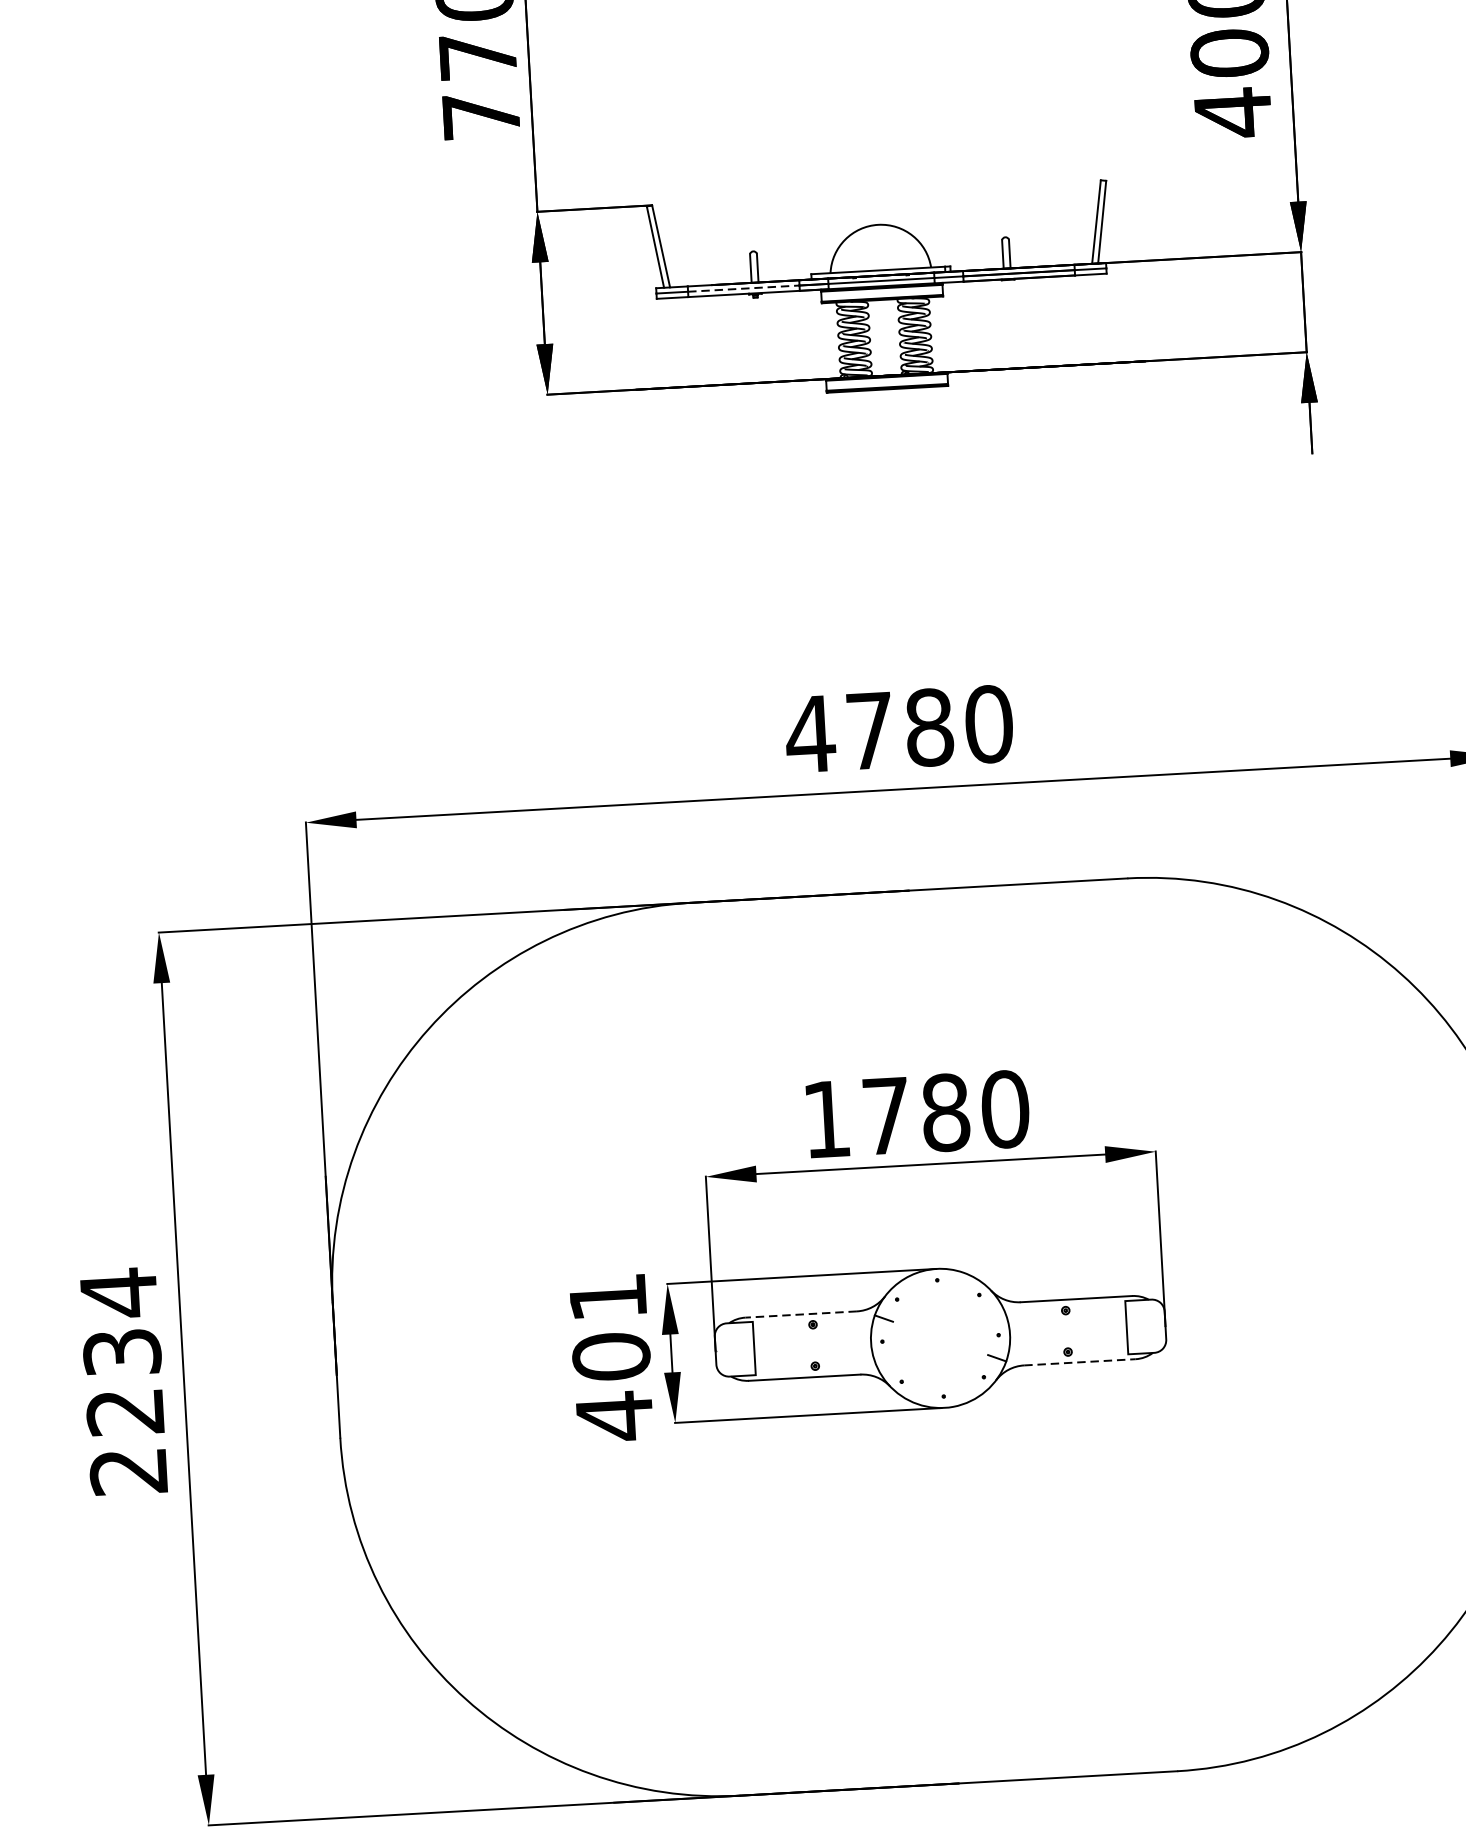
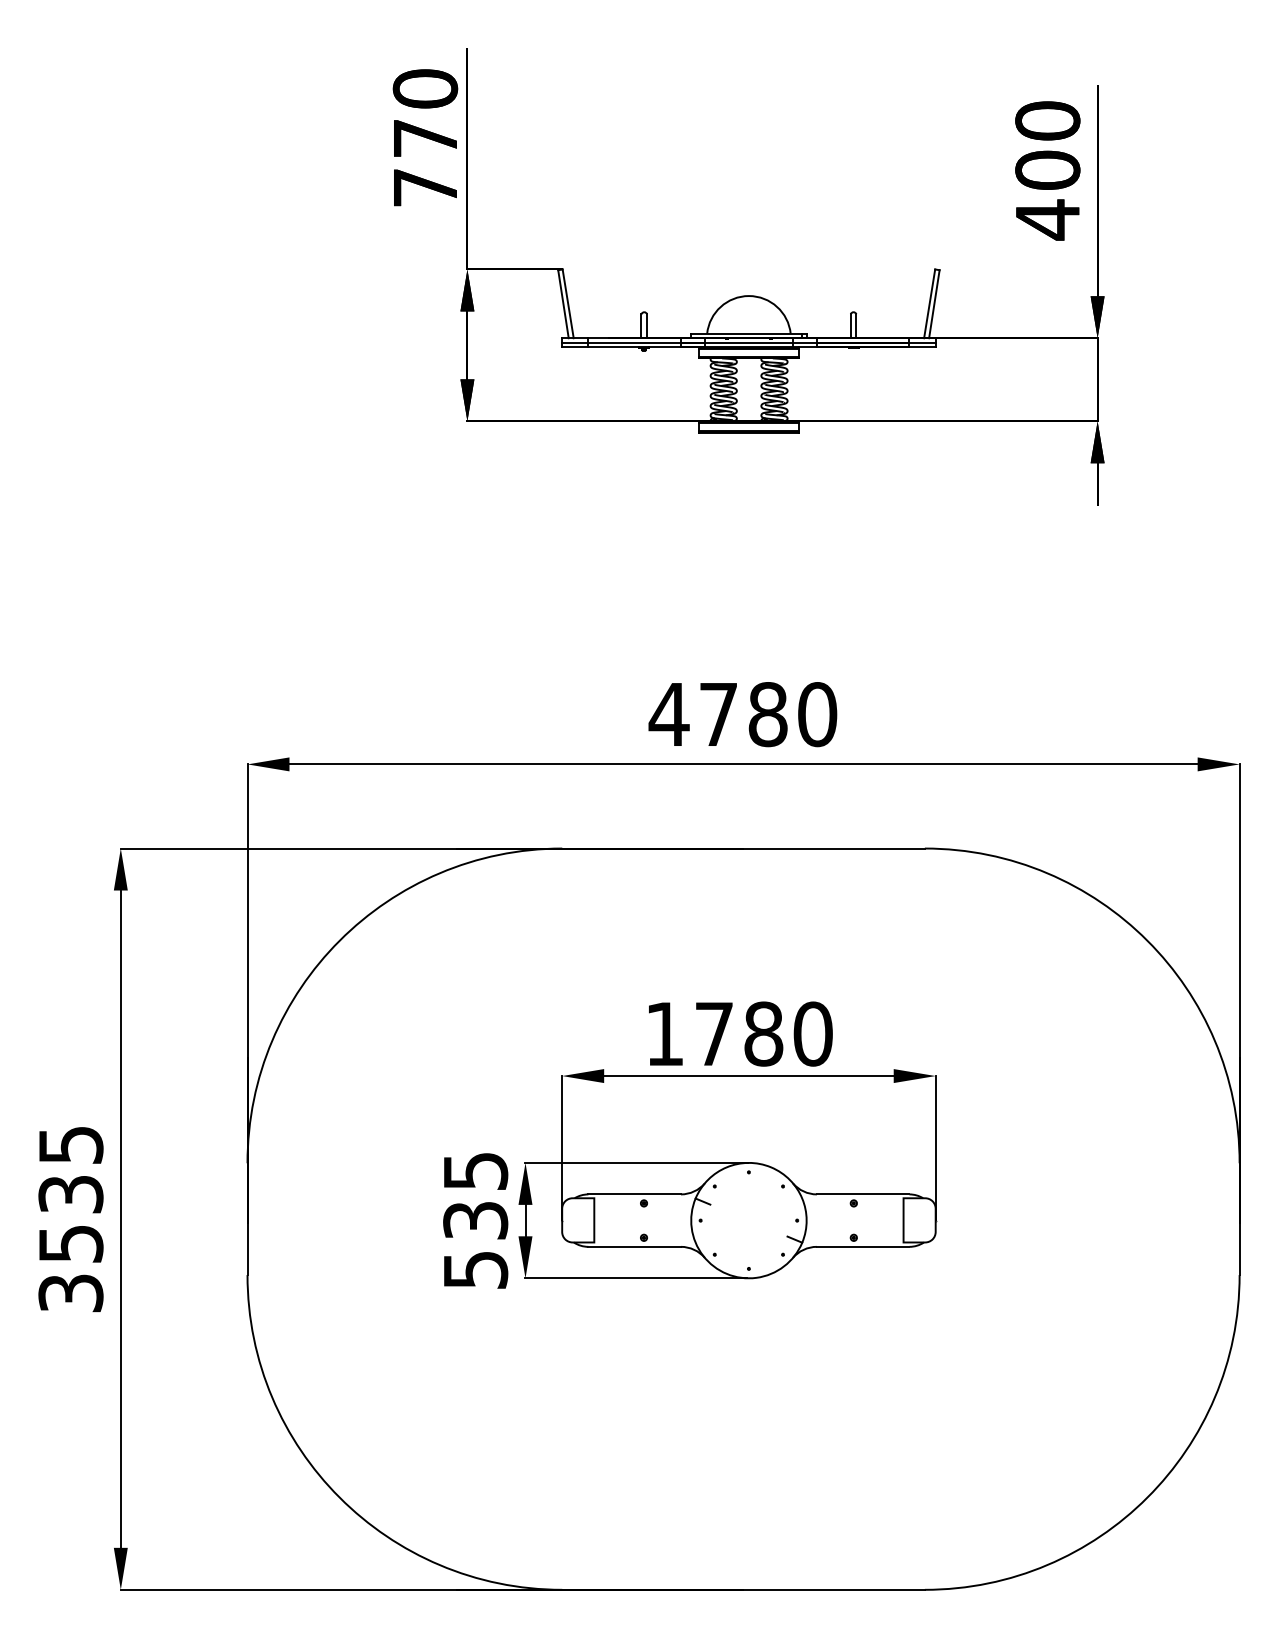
line: (744, 288) -> (635, 342), dashed -> solid
line: (800, 1314) -> (634, 1194), dashed -> solid
text: (611, 1357) -> (475, 1221), 401 -> 535
line: (1080, 1361) -> (863, 1246), dashed -> solid
text: (123, 1381) -> (70, 1218), 2234 -> 3535

